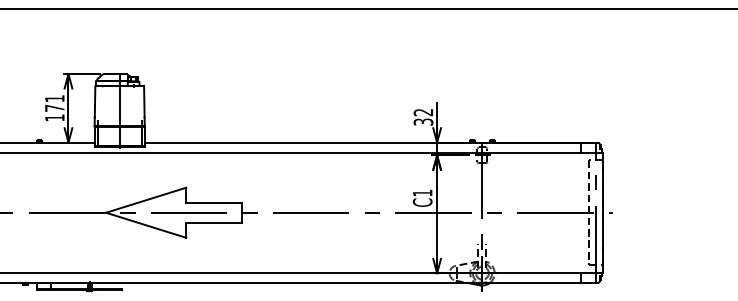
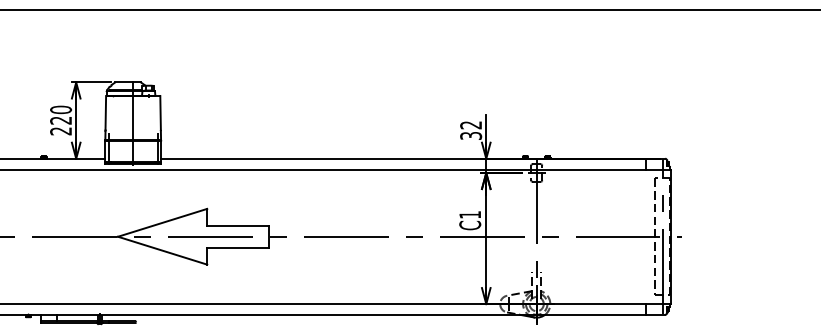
text: (55, 108) -> (61, 120), 171 -> 220

